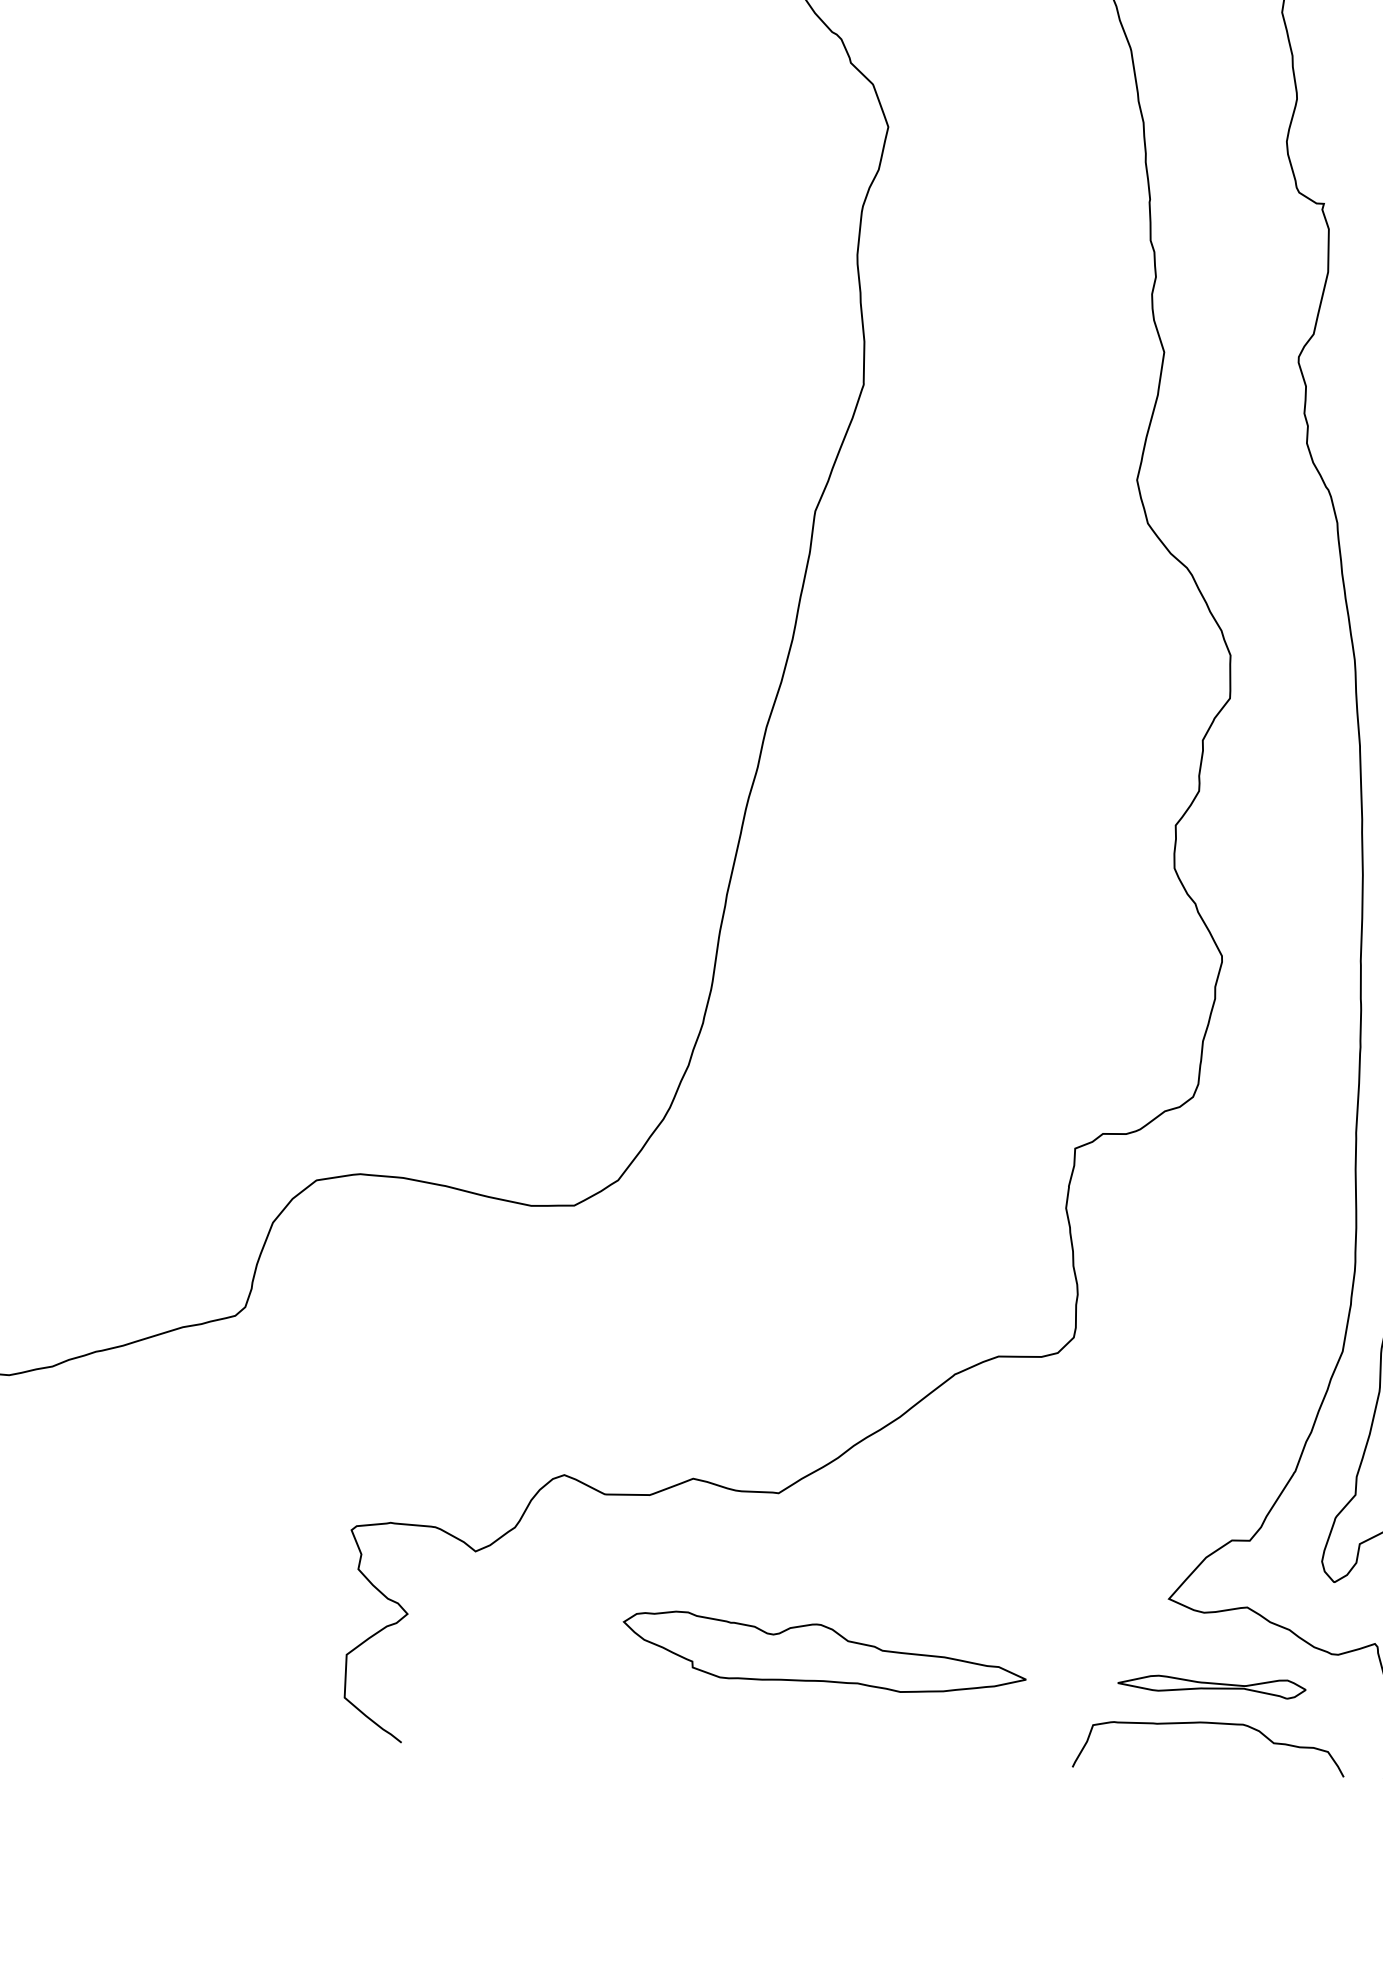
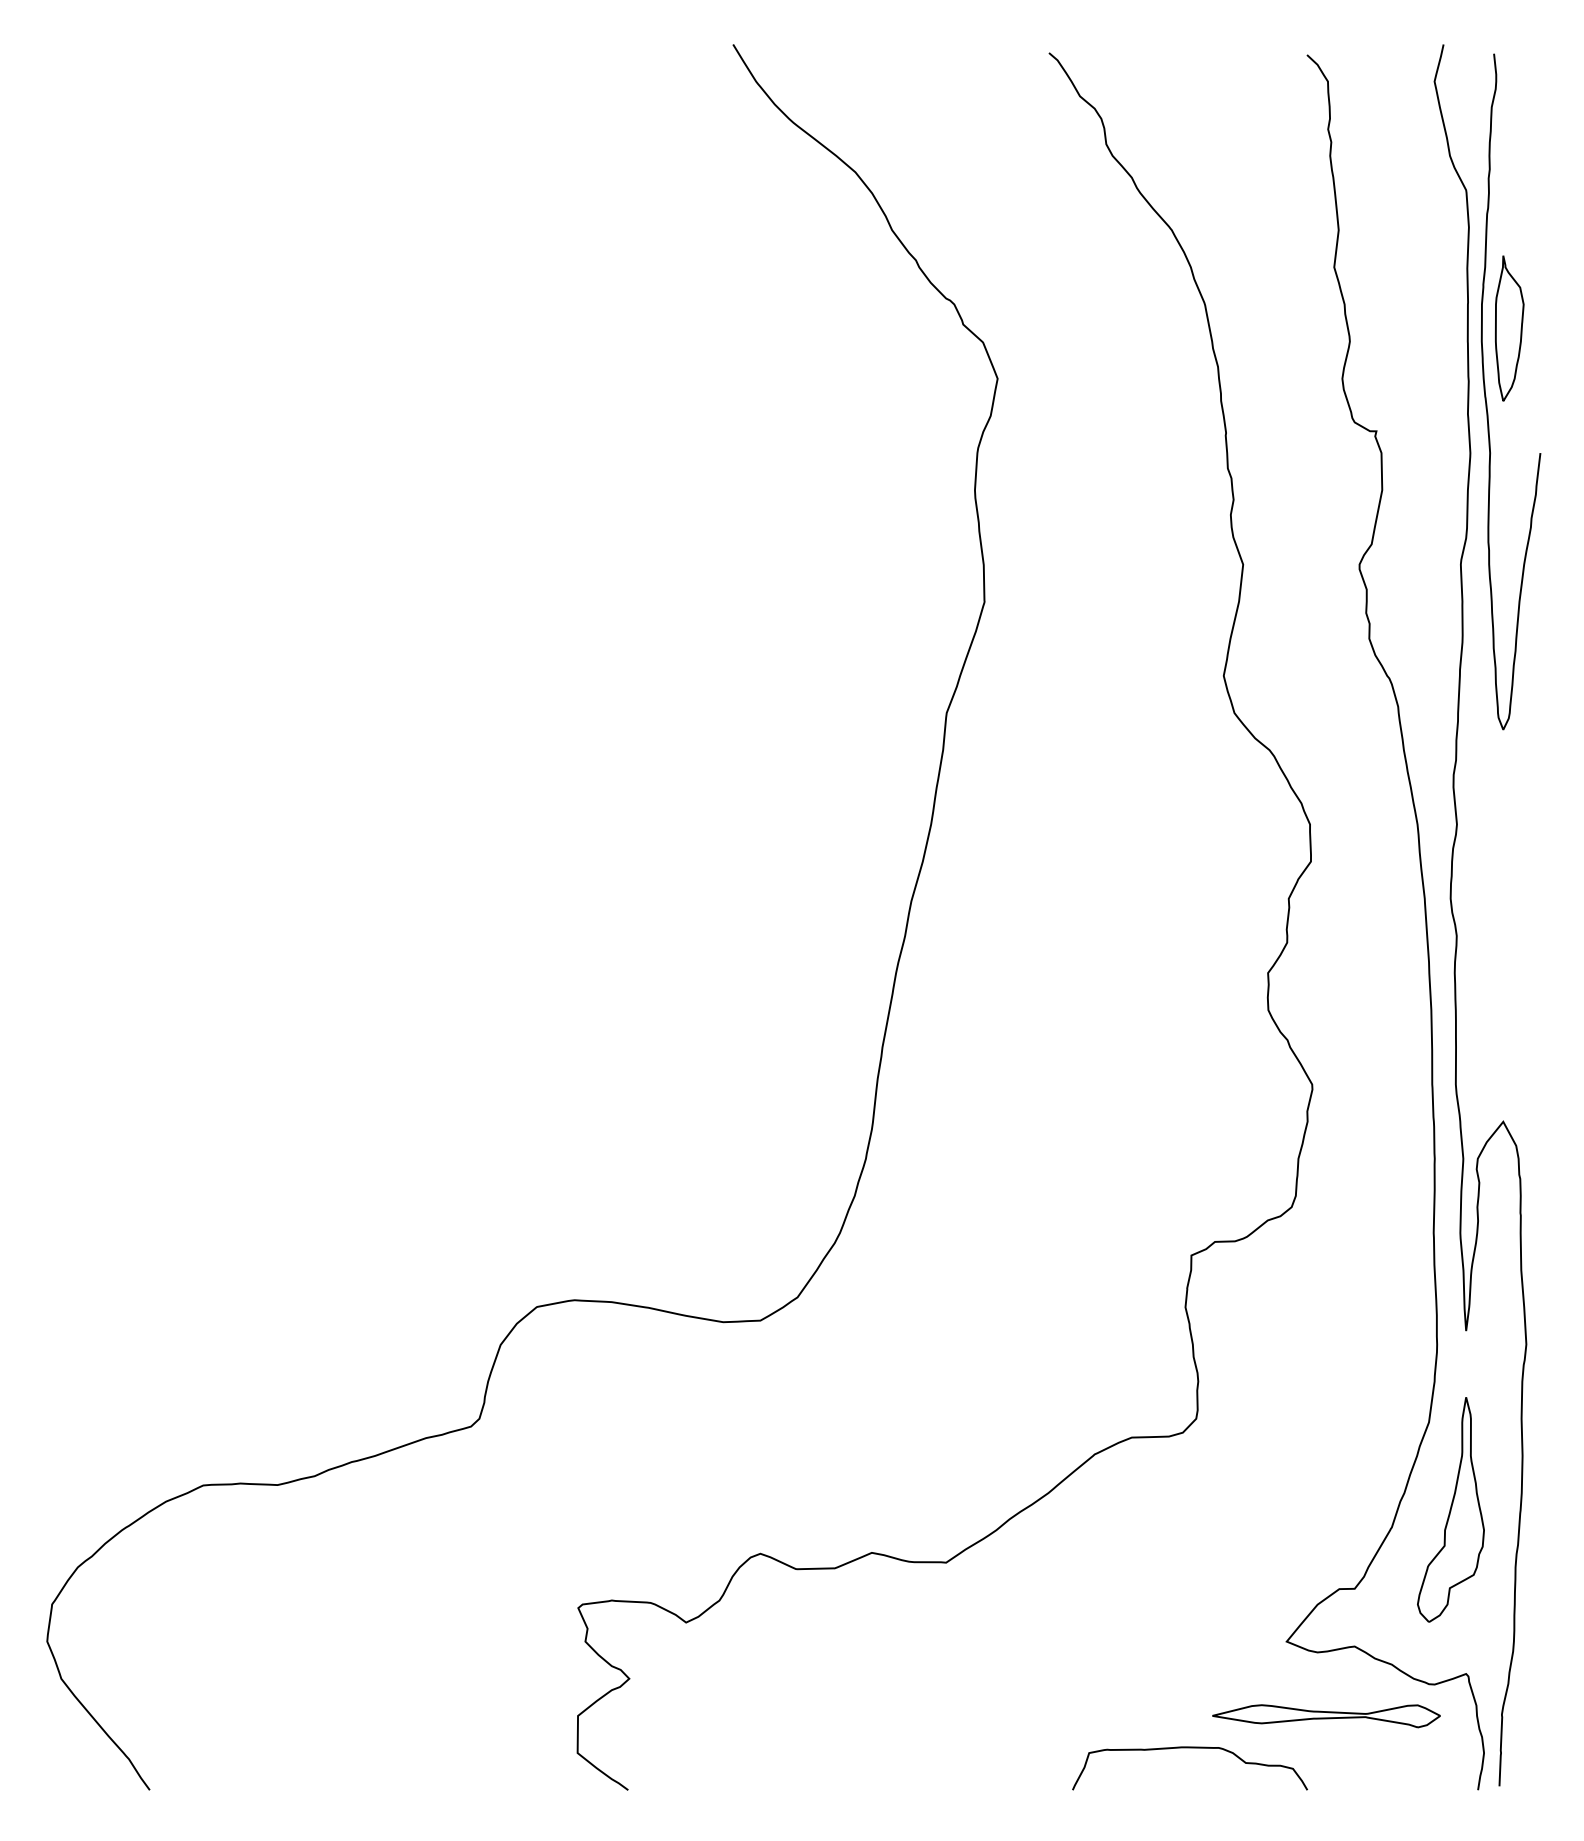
part: (824, 1653) -> (990, 1699), removed
part: (1211, 1686) -> (1326, 1715), size x1.4
curve: (1209, 1724) -> (1189, 1748), moved

